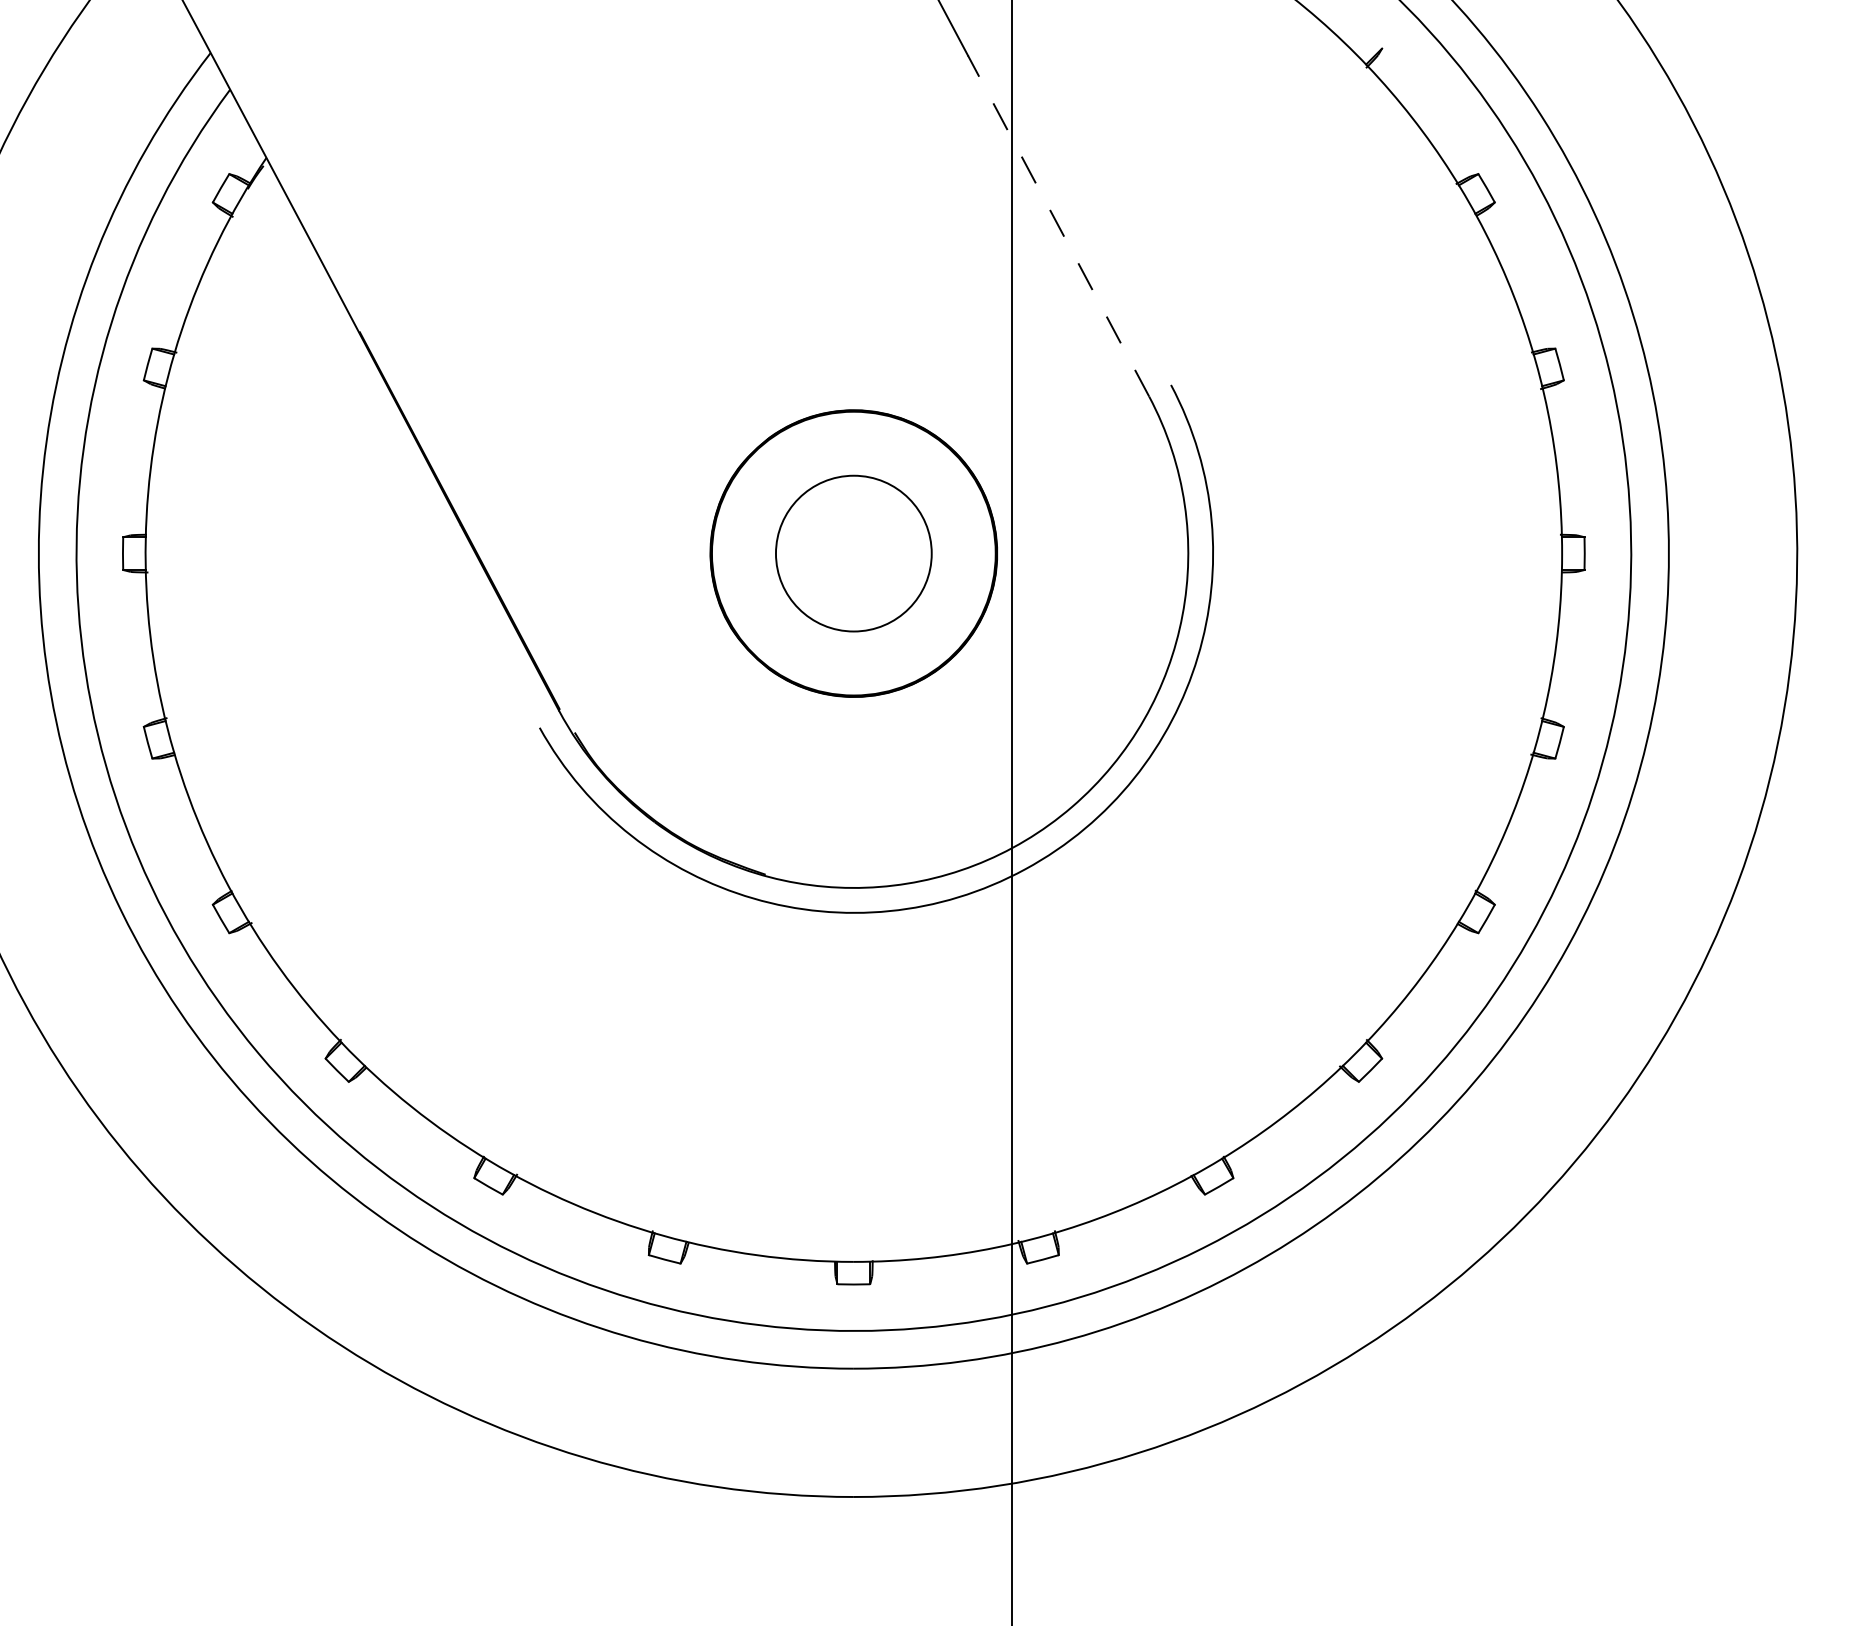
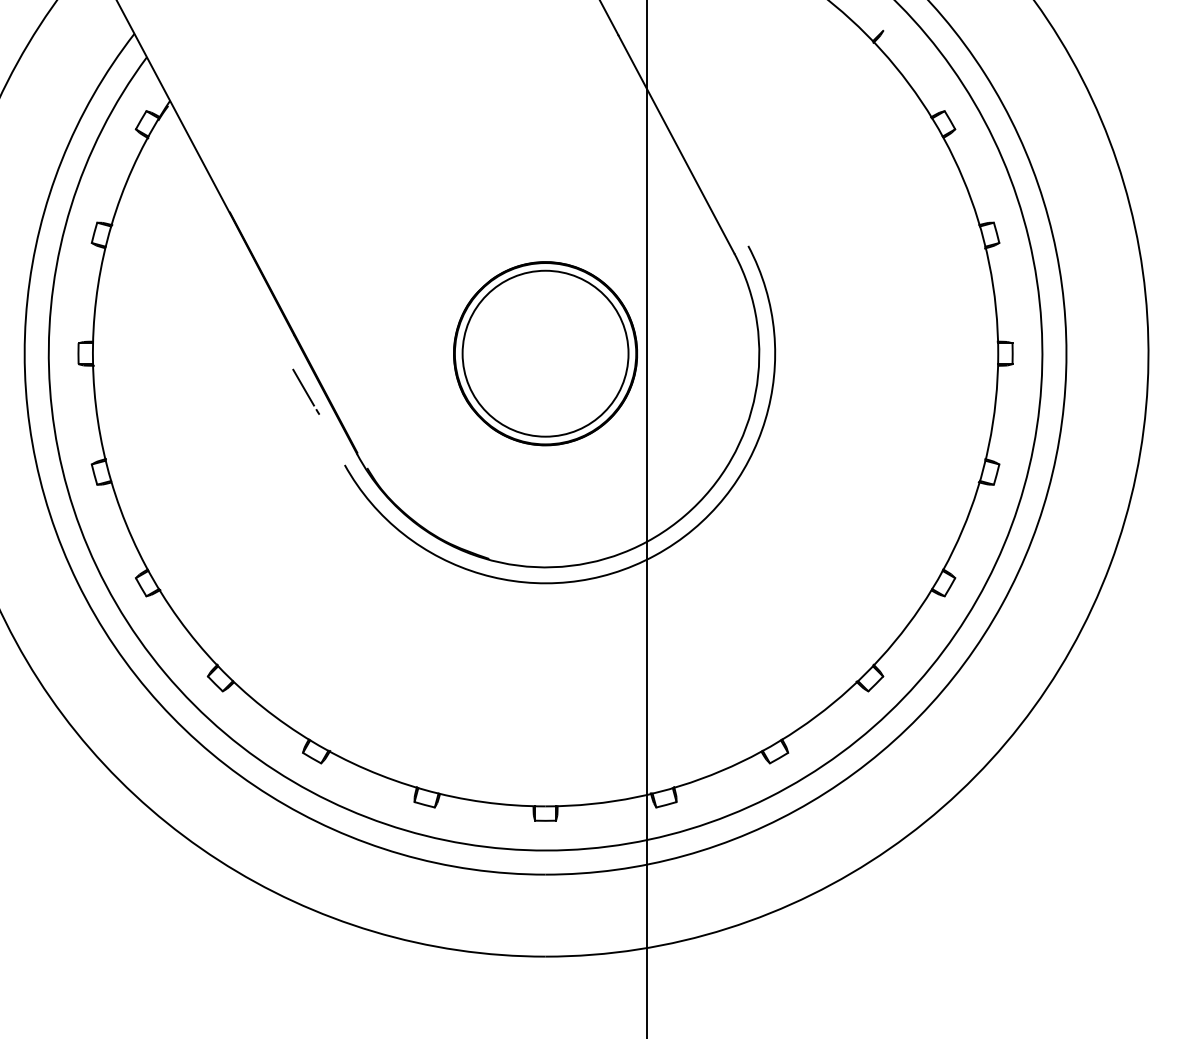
line: (1058, 224) -> (676, 143), dashed -> solid
circle: (853, 553) -> (545, 353), size x1.67
line: (478, 612) -> (305, 391), added

